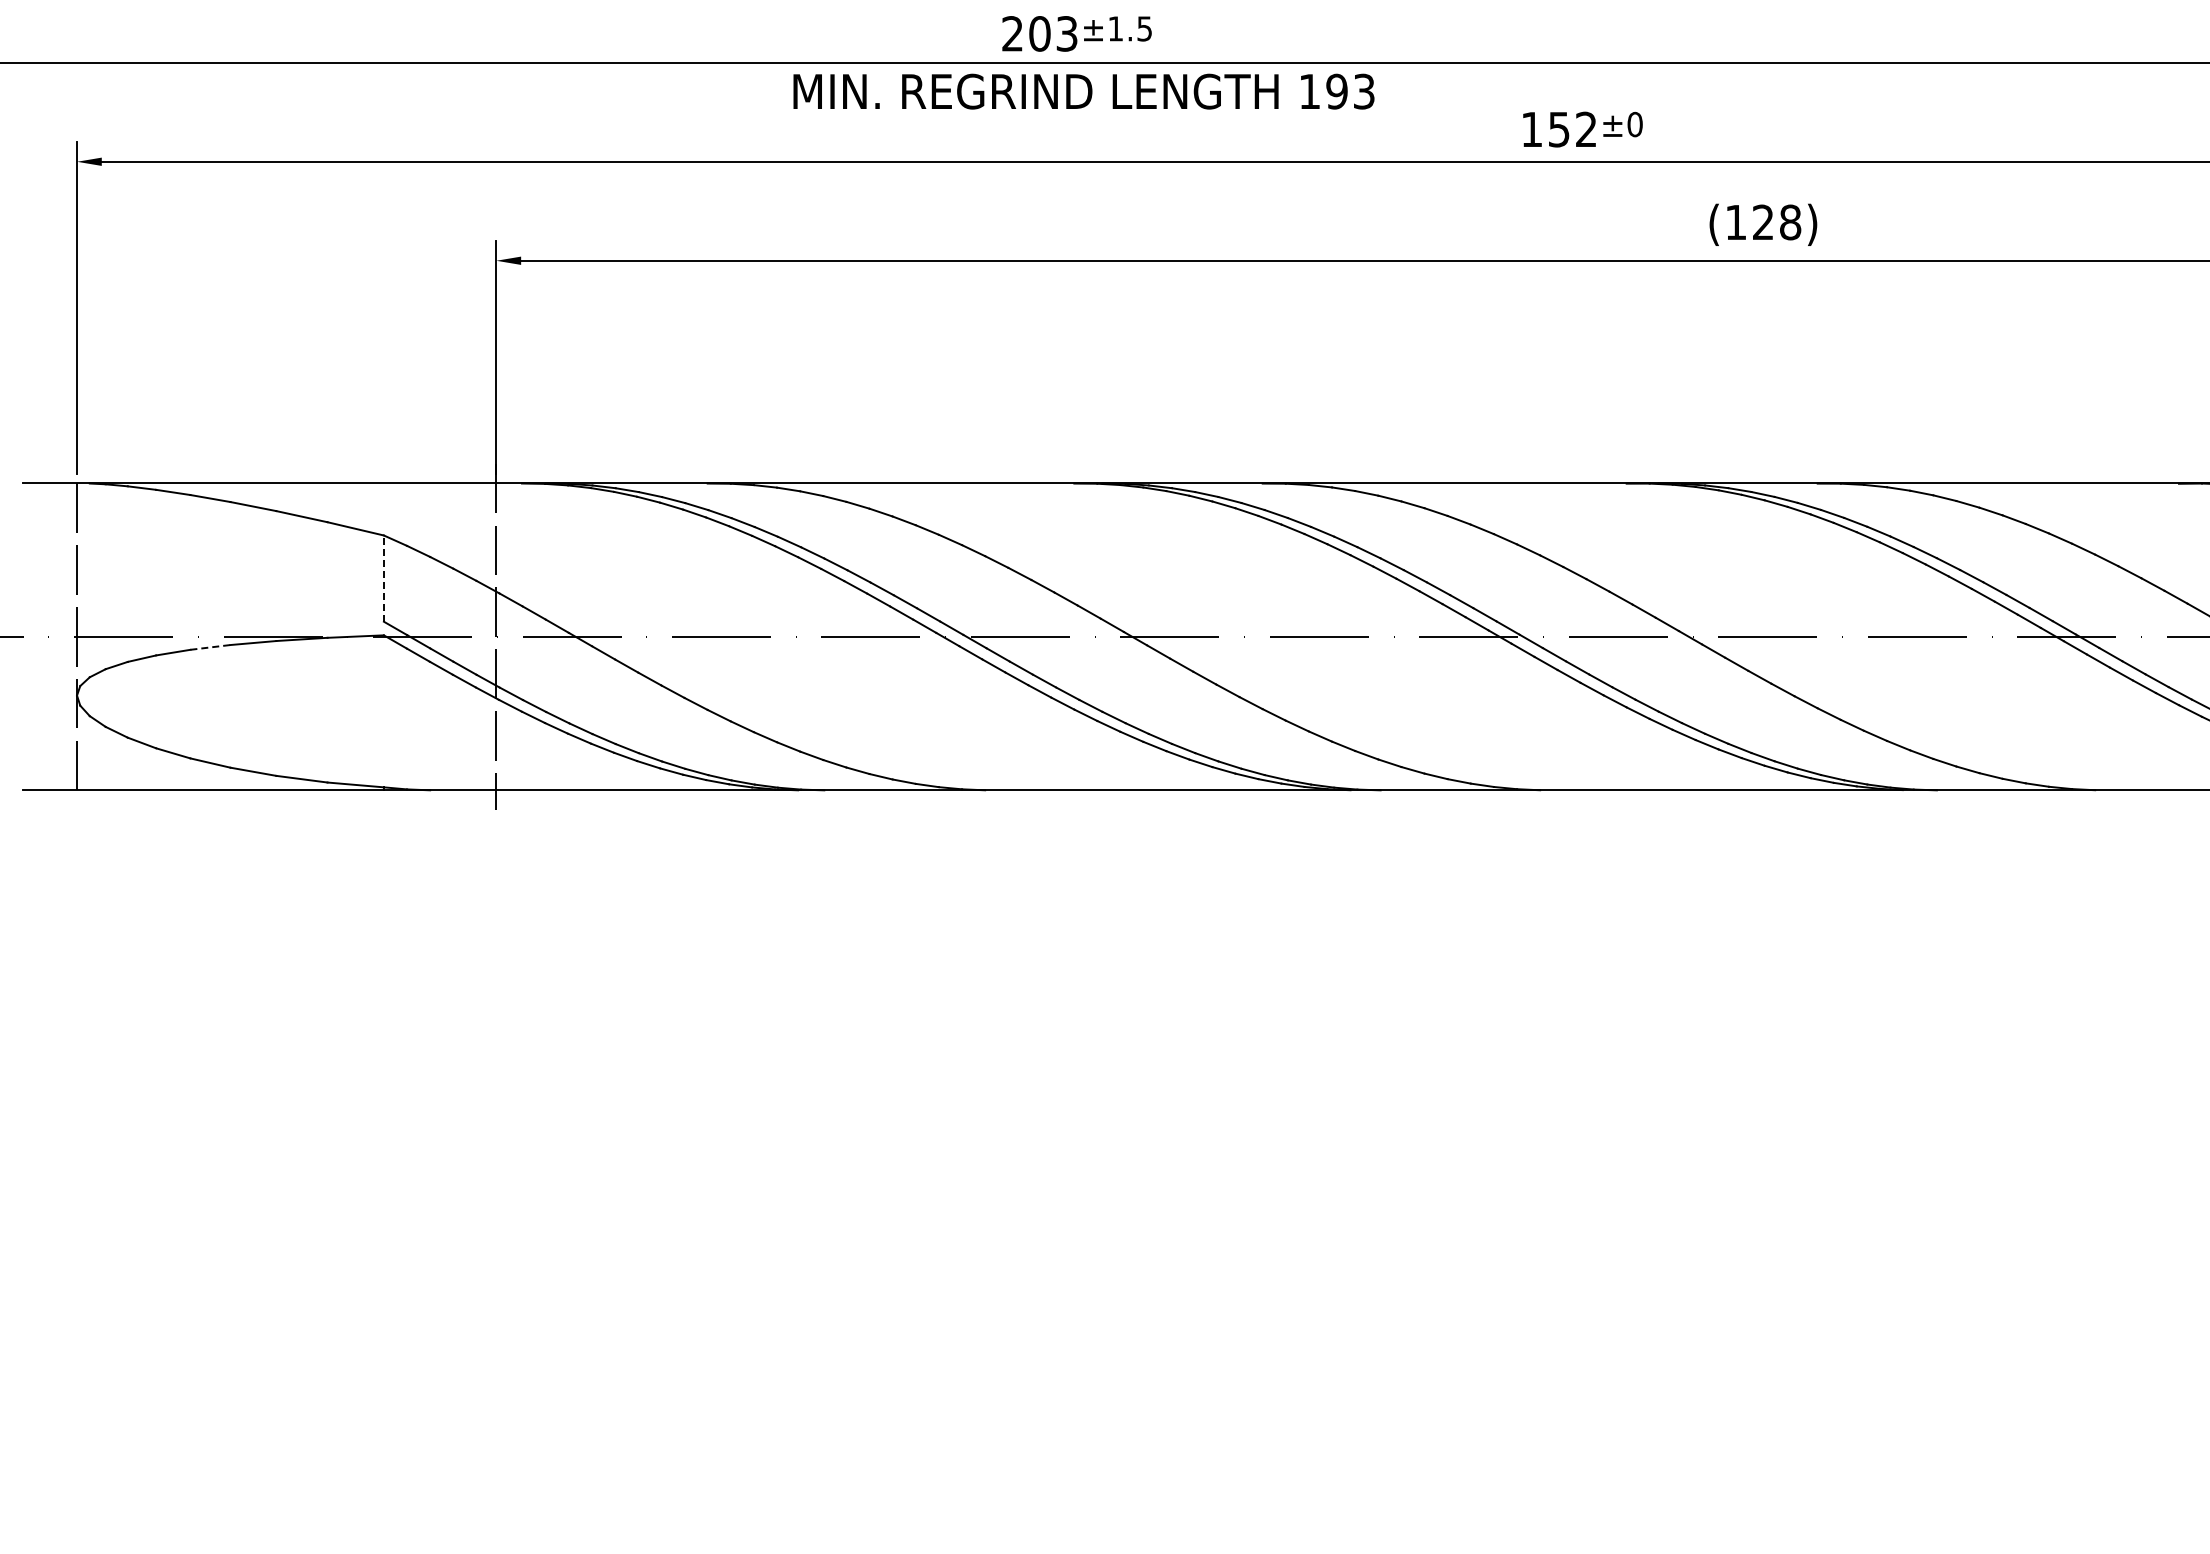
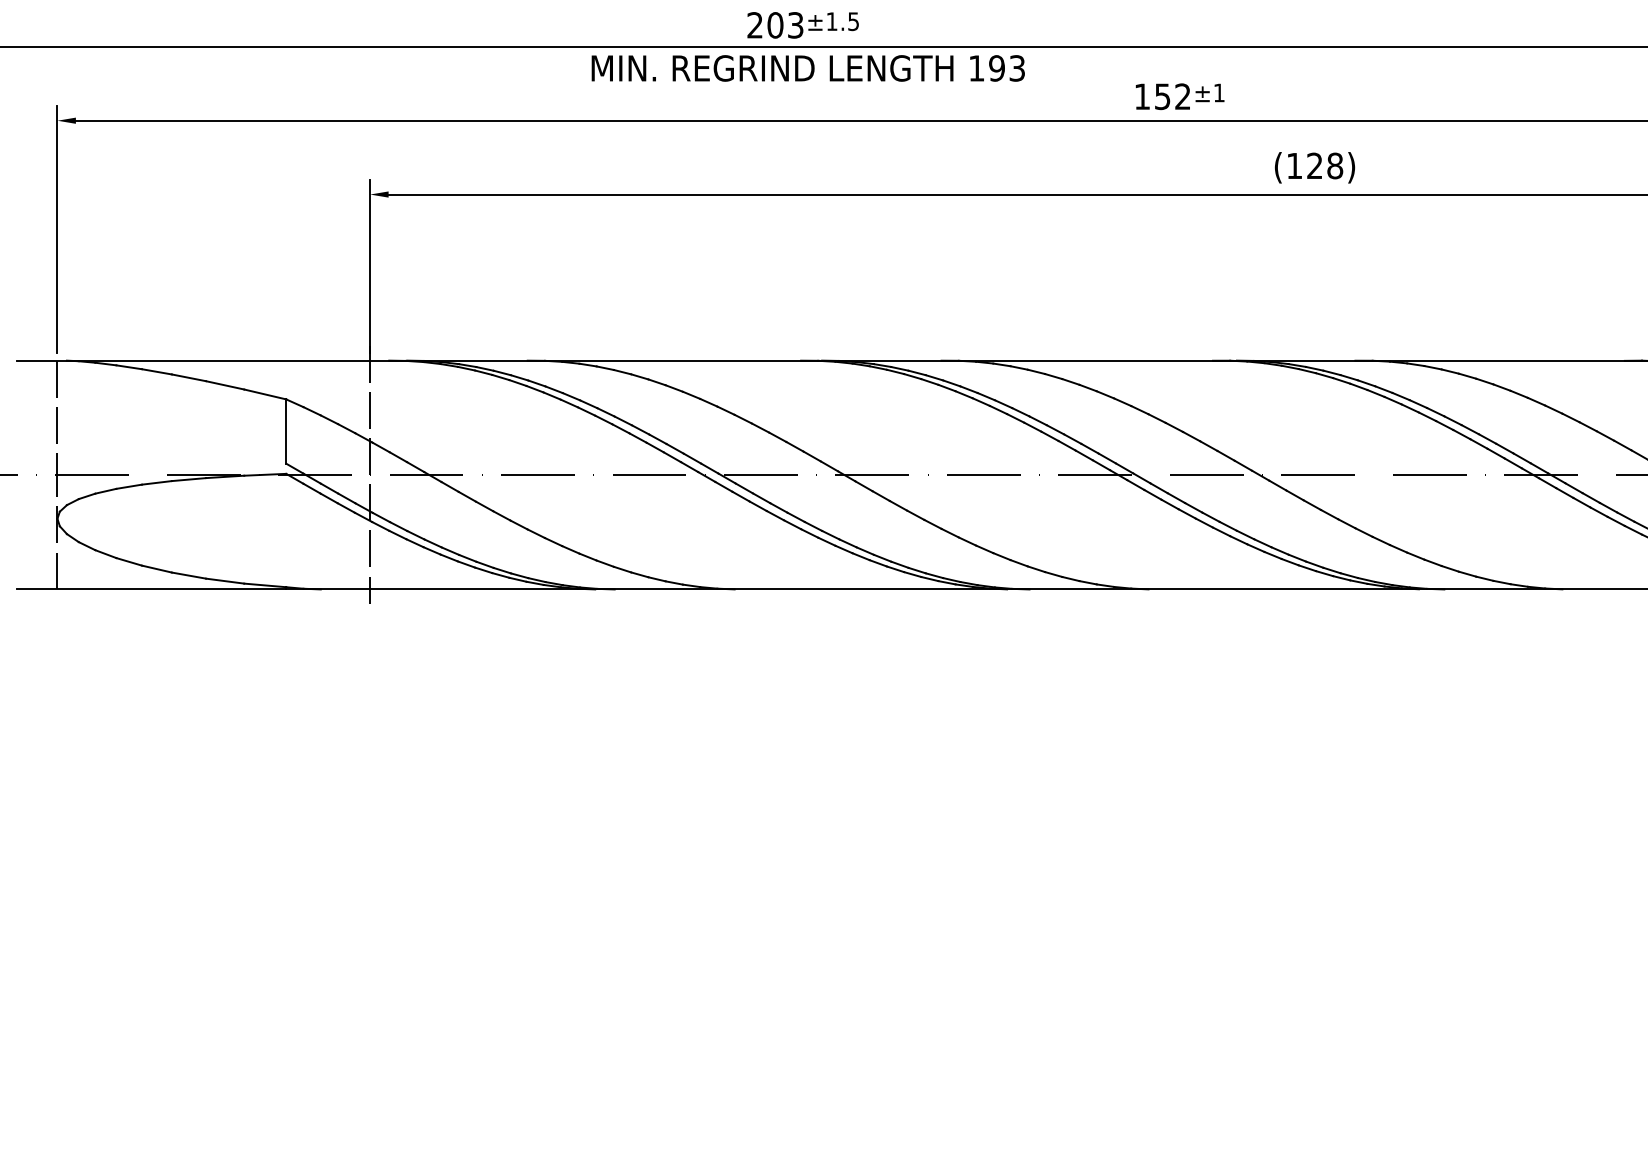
text: (1634, 124) -> (1218, 92), ±0 -> ±1
line: (383, 578) -> (285, 431), dashed -> solid
line: (210, 647) -> (156, 482), dashed -> solid

